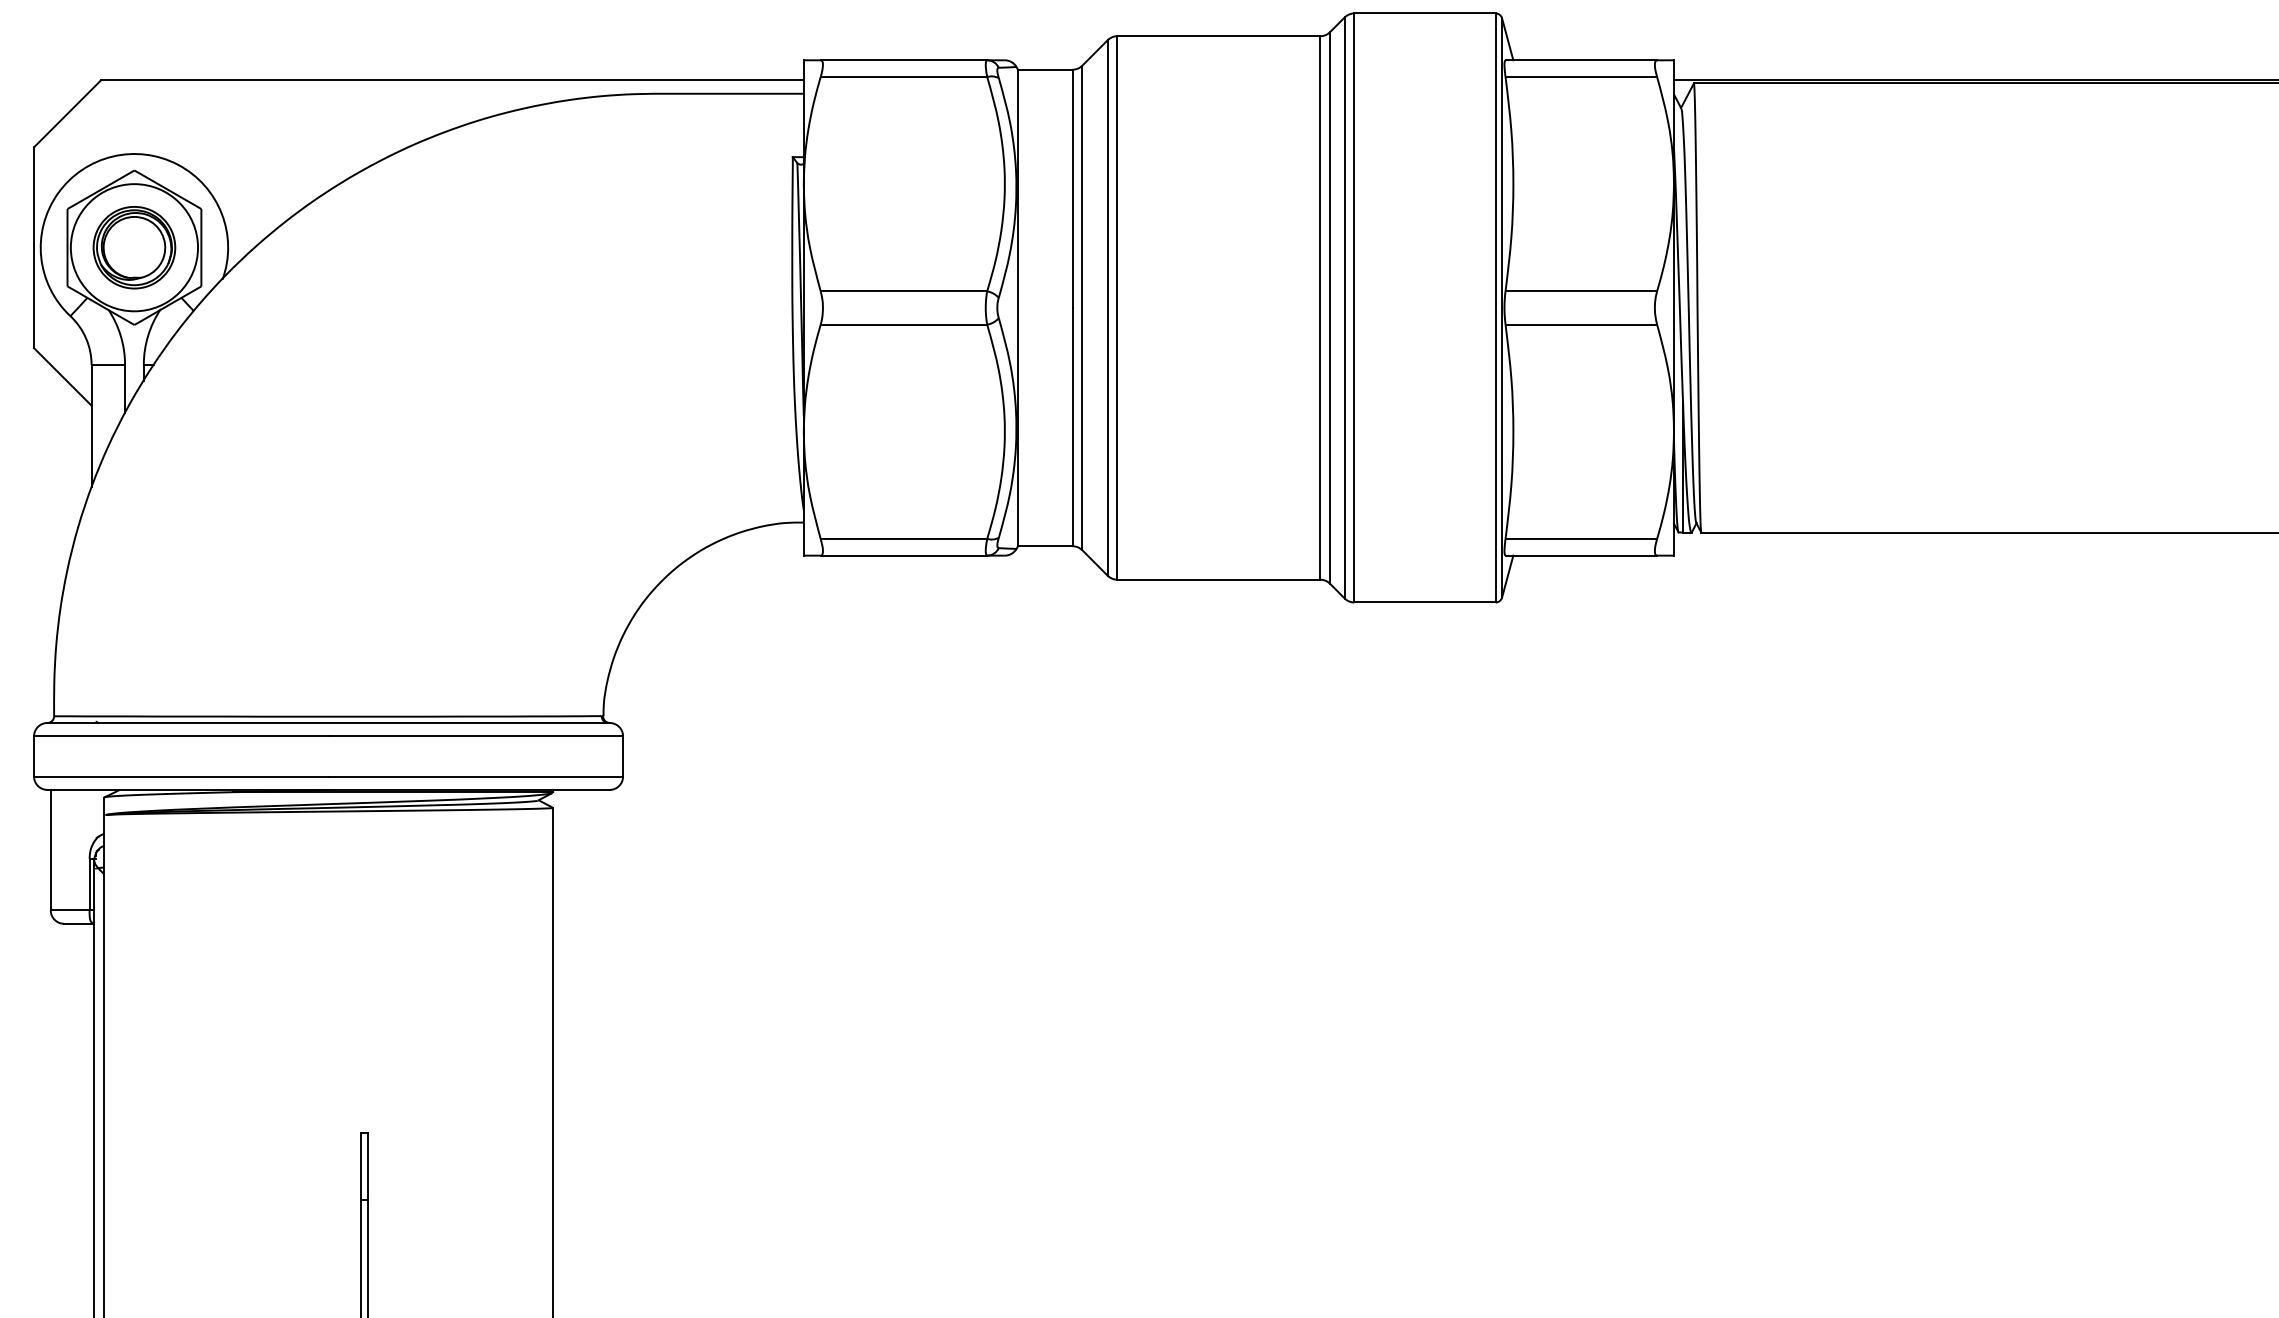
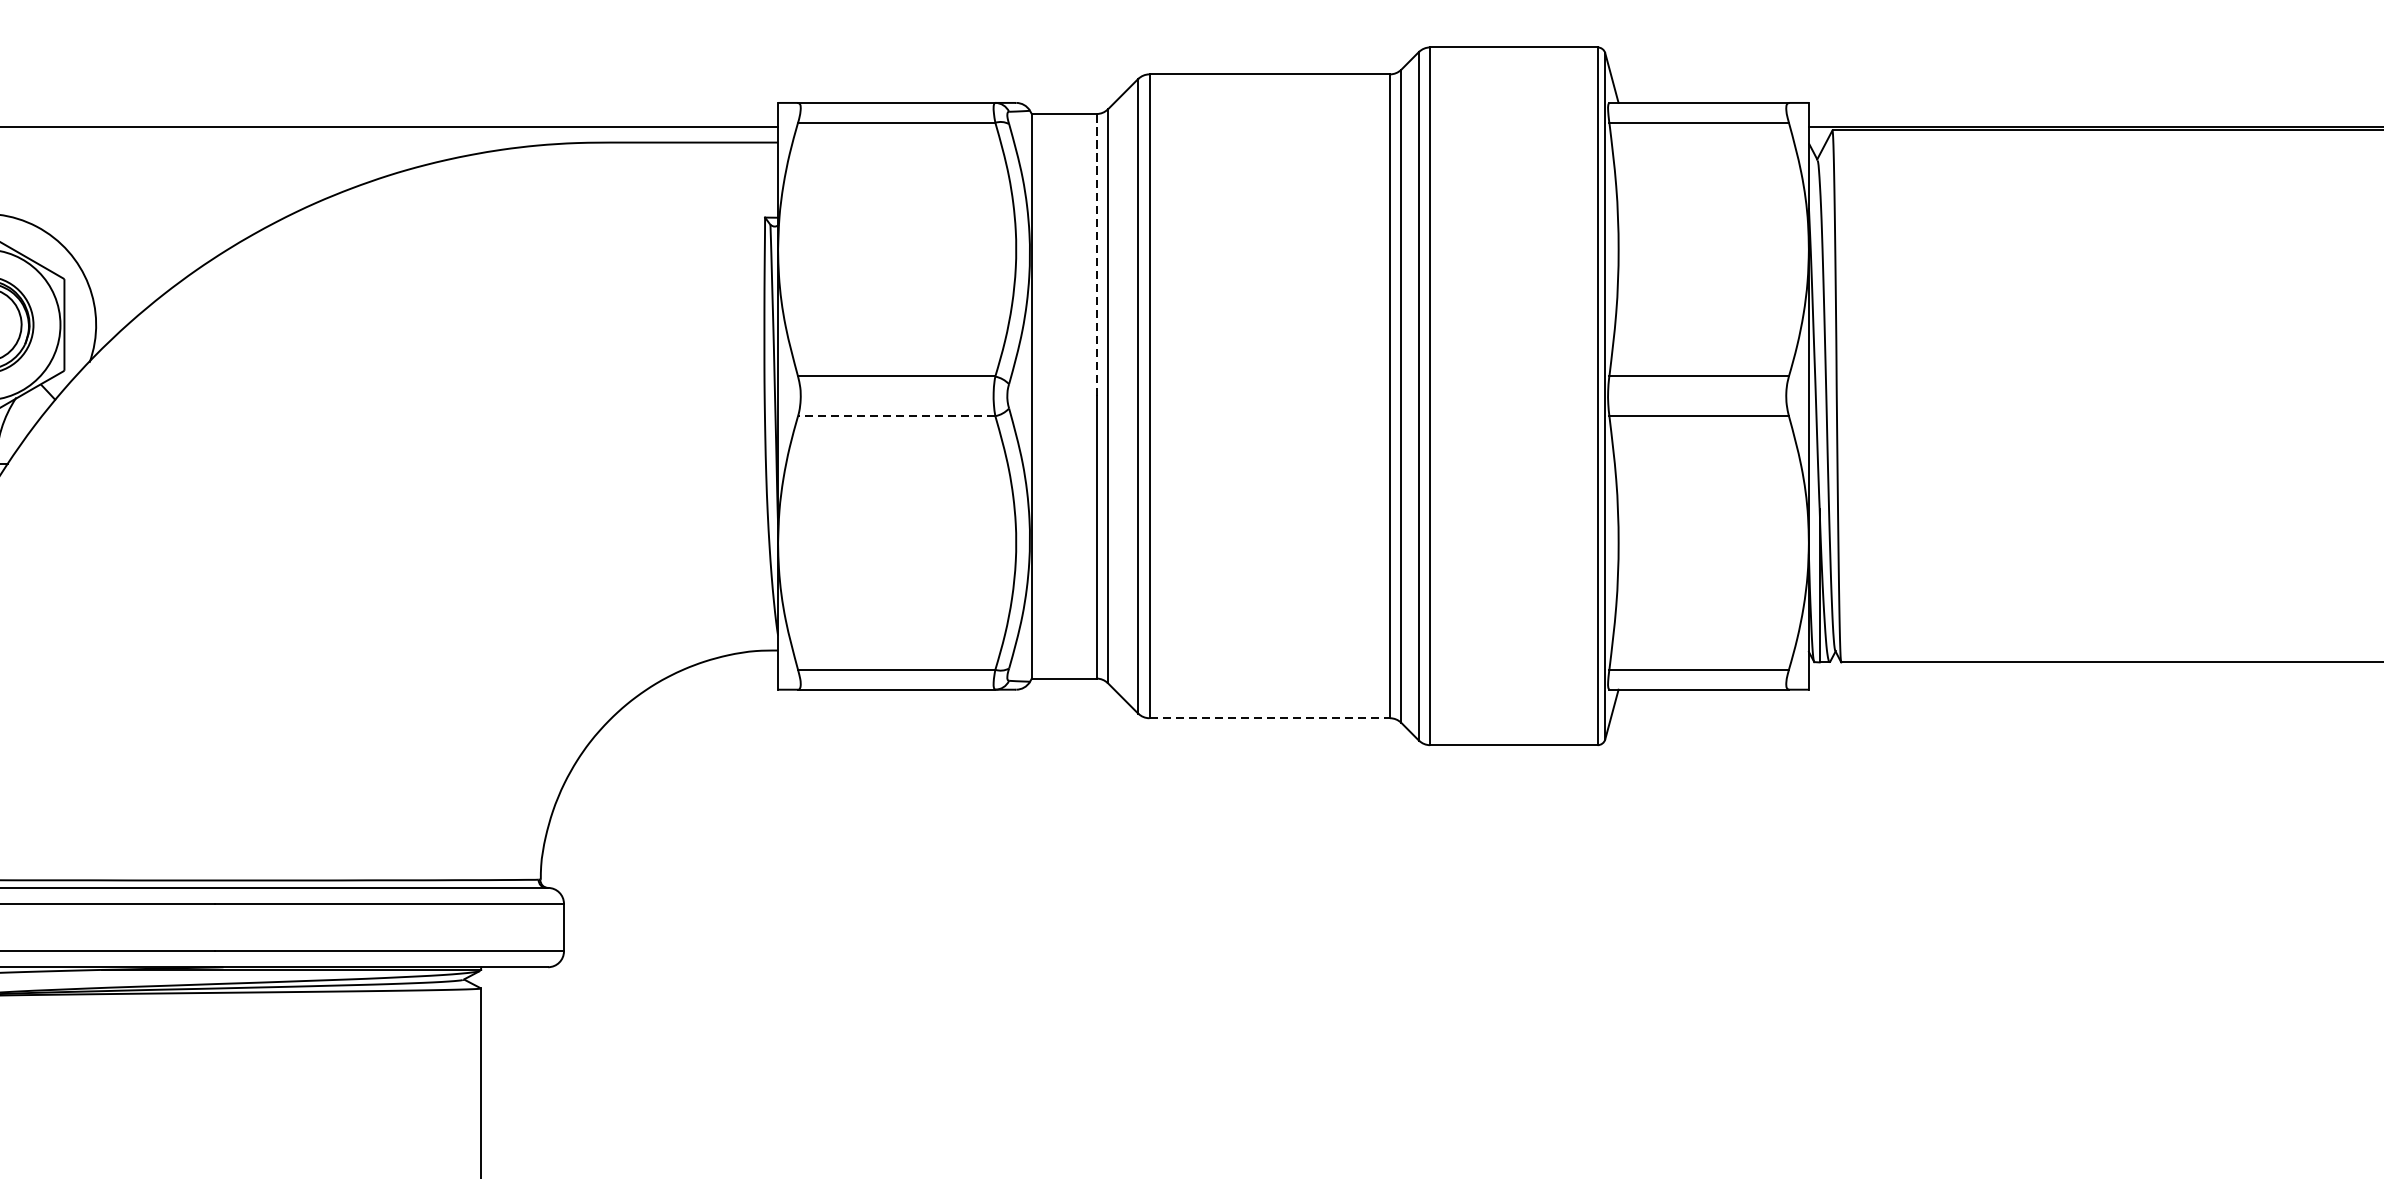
line: (1072, 188) -> (1096, 254), solid -> dashed
line: (903, 324) -> (896, 415), solid -> dashed
line: (1218, 579) -> (1269, 717), solid -> dashed

